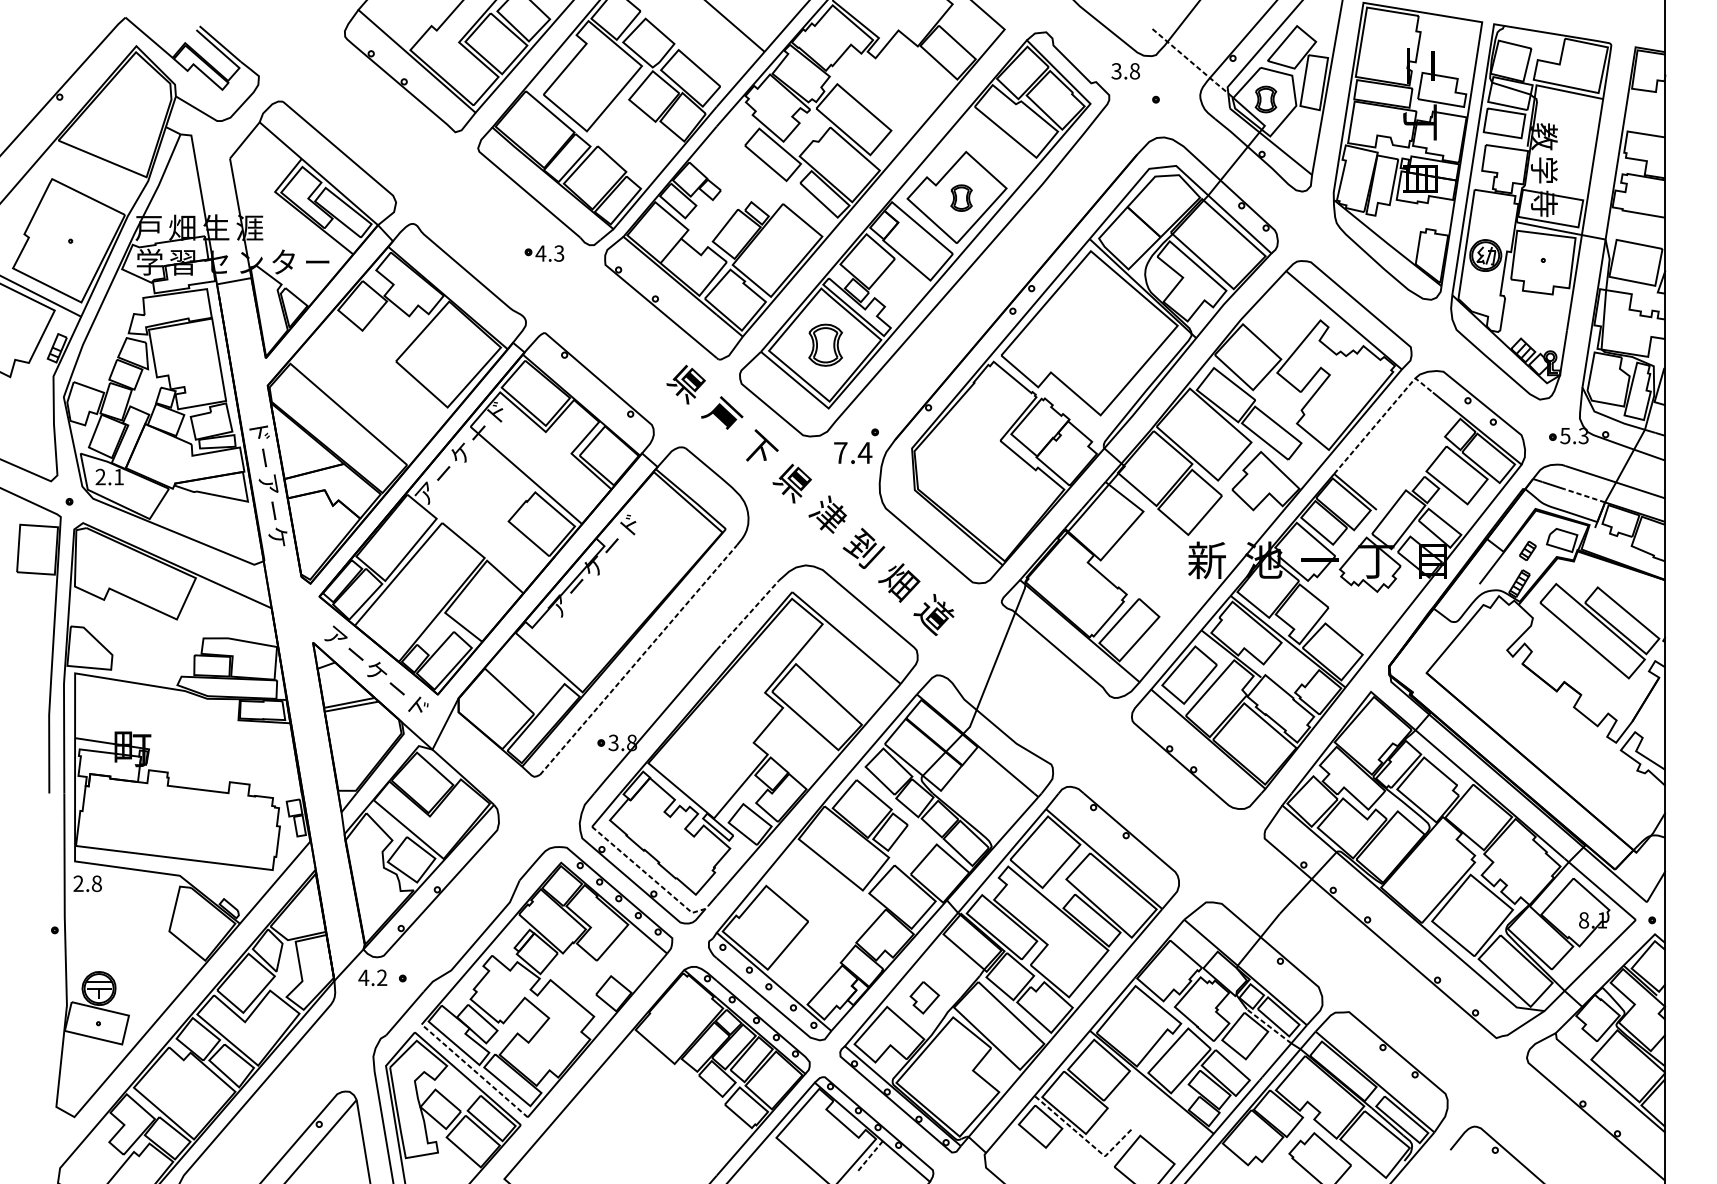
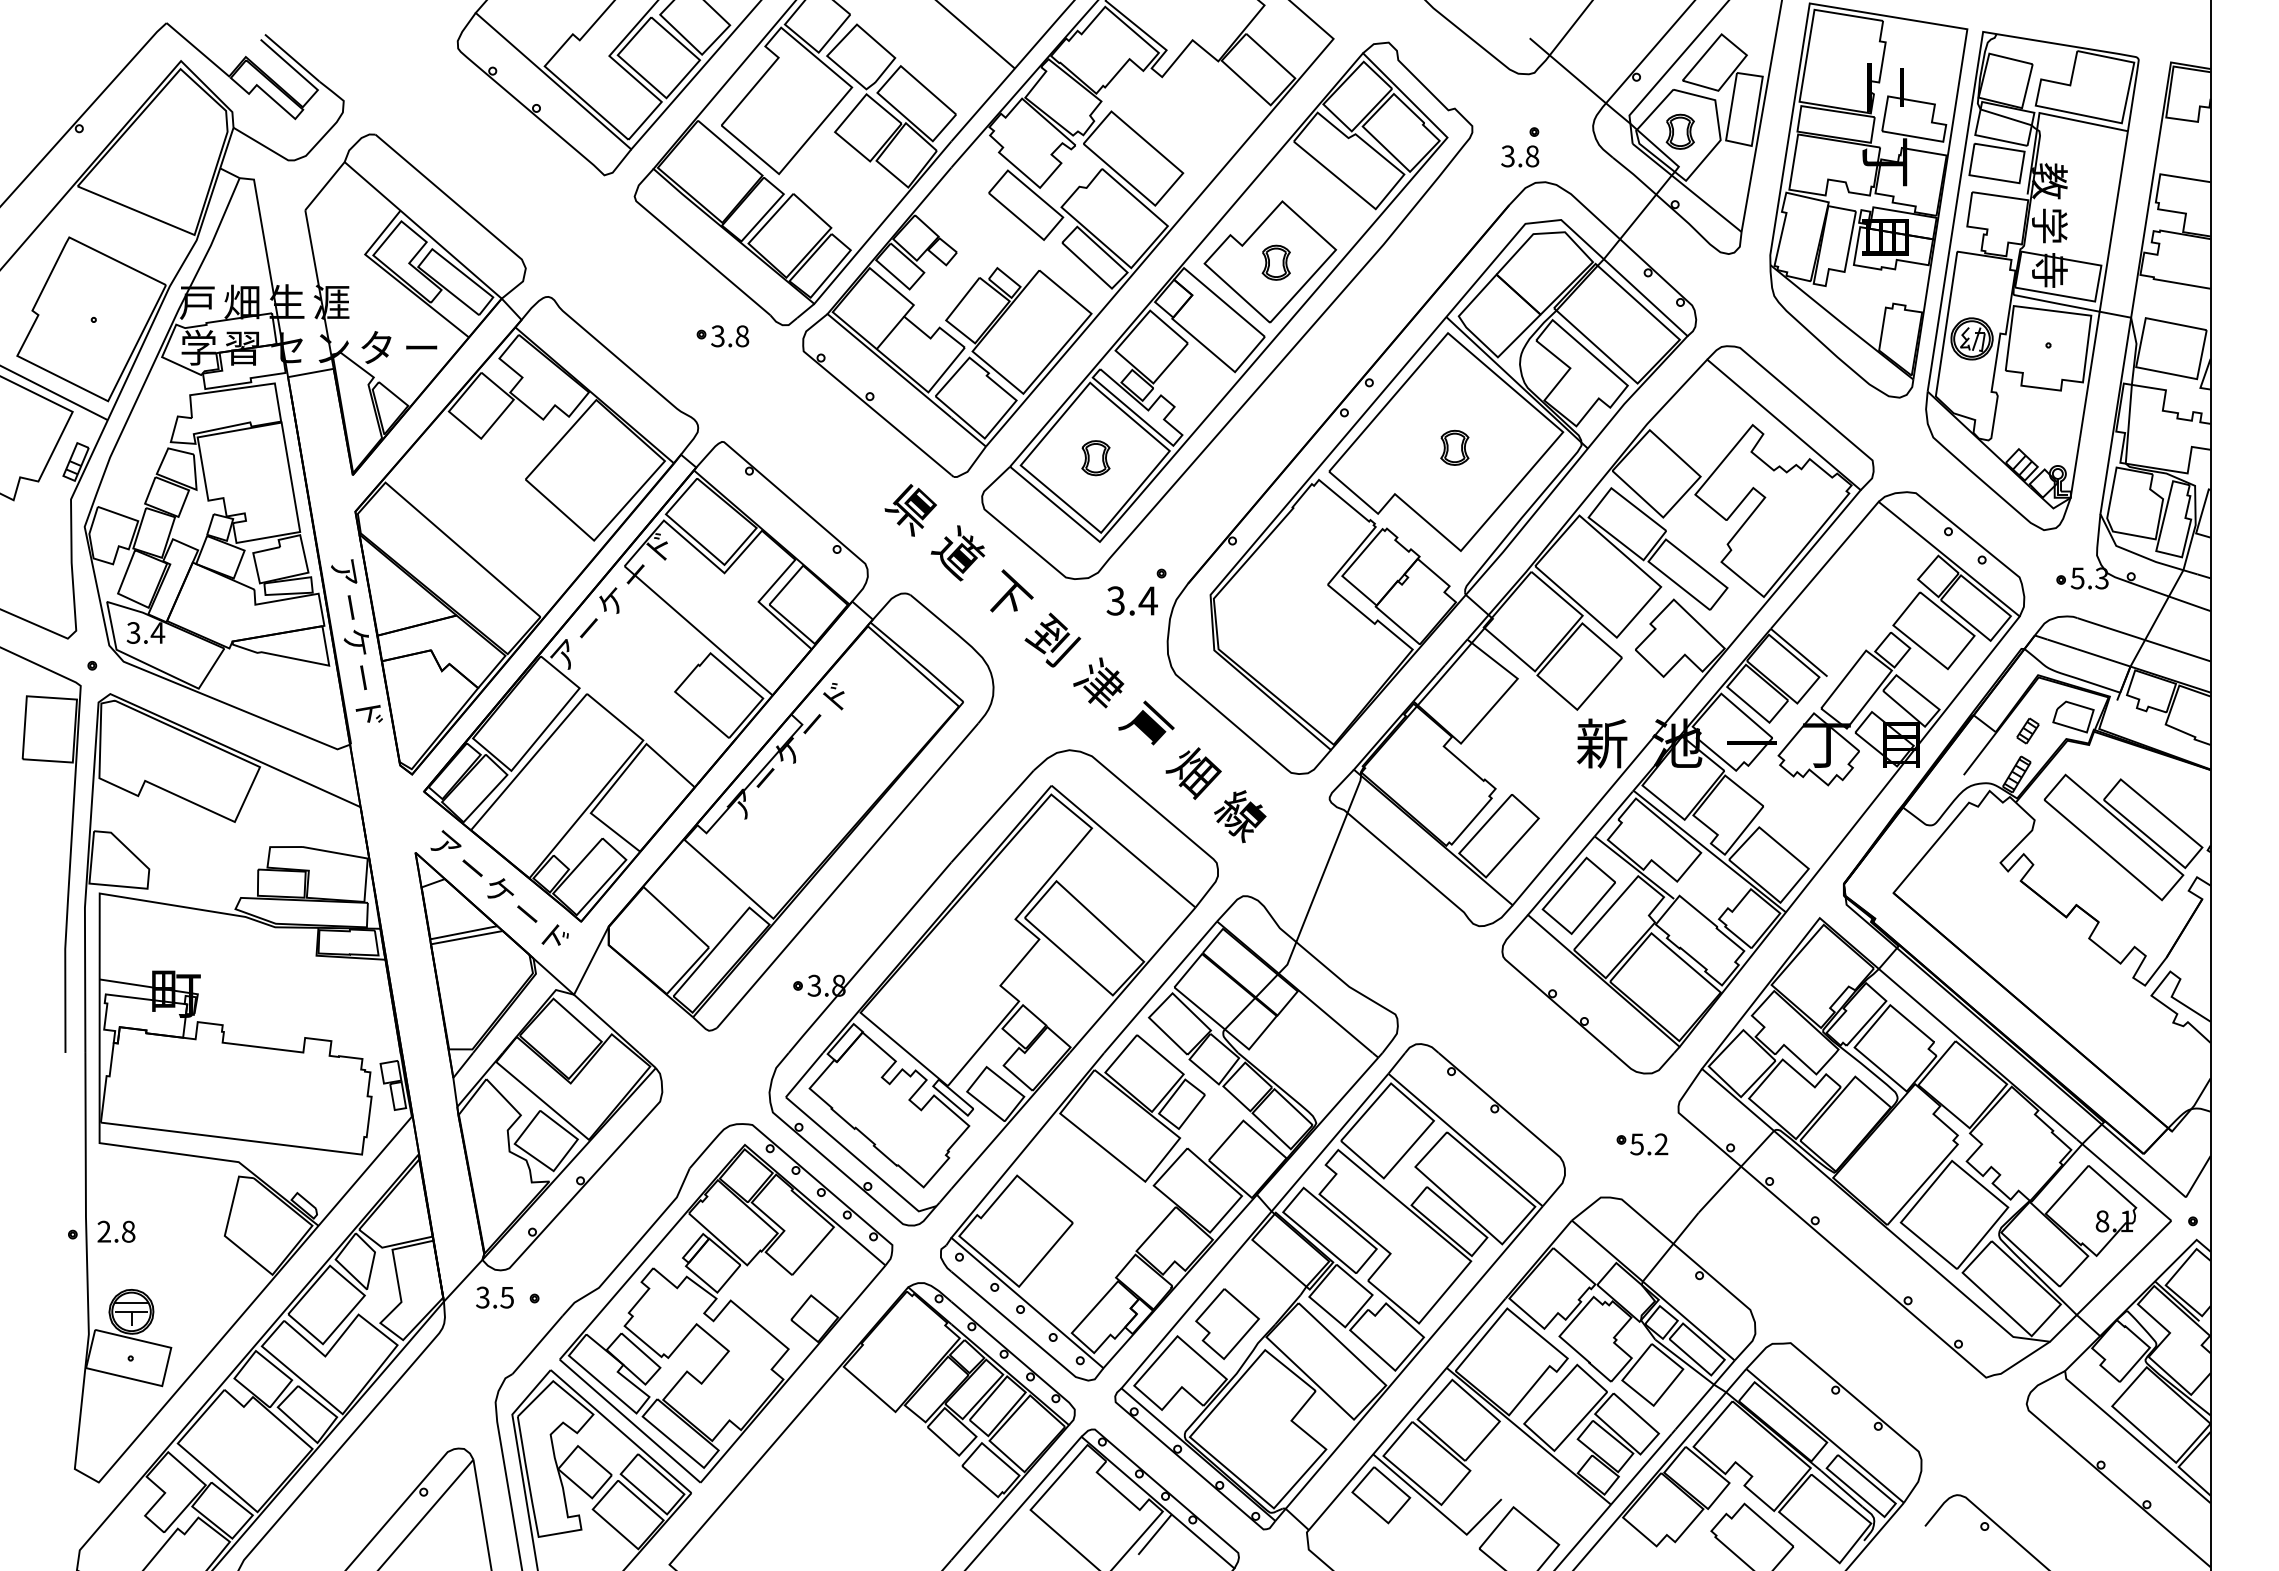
line: (1189, 61) -> (1579, 81), dashed -> solid
text: (1125, 71) -> (1520, 156), moved
text: (549, 253) -> (729, 336), 4.3 -> 3.8
part: (1095, 337) -> (1454, 447), added
part: (825, 345) -> (1095, 458), size x0.62
text: (722, 417) -> (958, 553), 戸 -> 道
line: (1382, 417) -> (1834, 553), dashed -> solid
text: (259, 430) -> (344, 571), ド -> ア
text: (840, 452) -> (1115, 600), 7.4 -> 3.4
text: (109, 476) -> (145, 632), 2.1 -> 3.4
text: (792, 482) -> (1052, 640), 県 -> 到
text: (268, 483) -> (356, 641), ア -> ケ
line: (1584, 495) -> (2103, 657), dashed -> solid
text: (277, 537) -> (368, 712), ケ -> ド
text: (863, 548) -> (1146, 727), 到 -> 戸
line: (747, 615) -> (992, 816), dashed -> solid
text: (933, 615) -> (1239, 816), 道 -> 線
line: (638, 659) -> (847, 875), dashed -> solid
part: (1237, 862) -> (1642, 1144), added
line: (649, 876) -> (862, 1162), dashed -> solid
text: (87, 883) -> (116, 1231), moved
text: (372, 977) -> (494, 1297), 4.2 -> 3.5
part: (924, 997) -> (1227, 1323), size x1.67
line: (1269, 1026) -> (1684, 1362), dashed -> solid
line: (475, 1071) -> (630, 1421), dashed -> solid
line: (1083, 1138) -> (1438, 1510), dashed -> solid
line: (870, 1156) -> (1155, 1534), dashed -> solid

